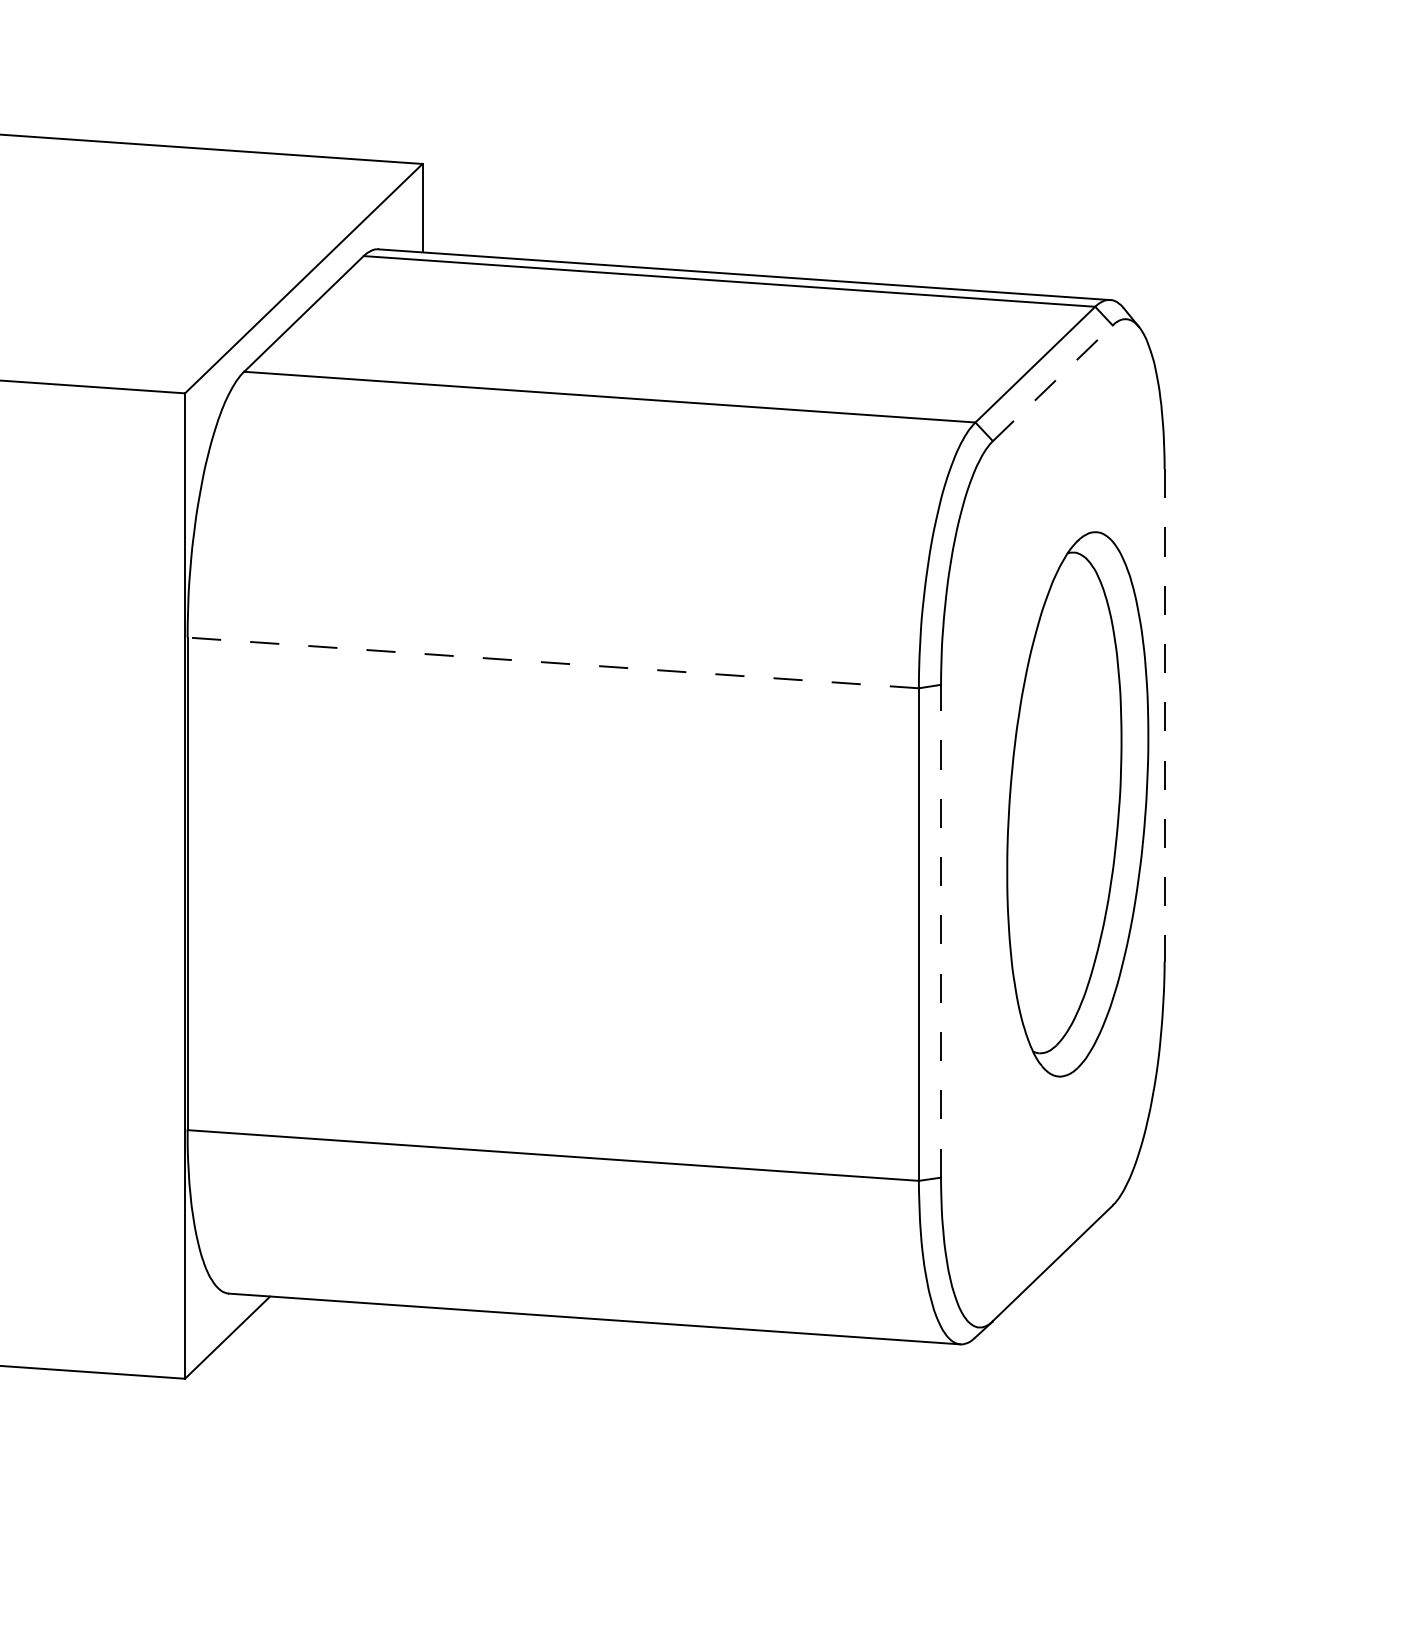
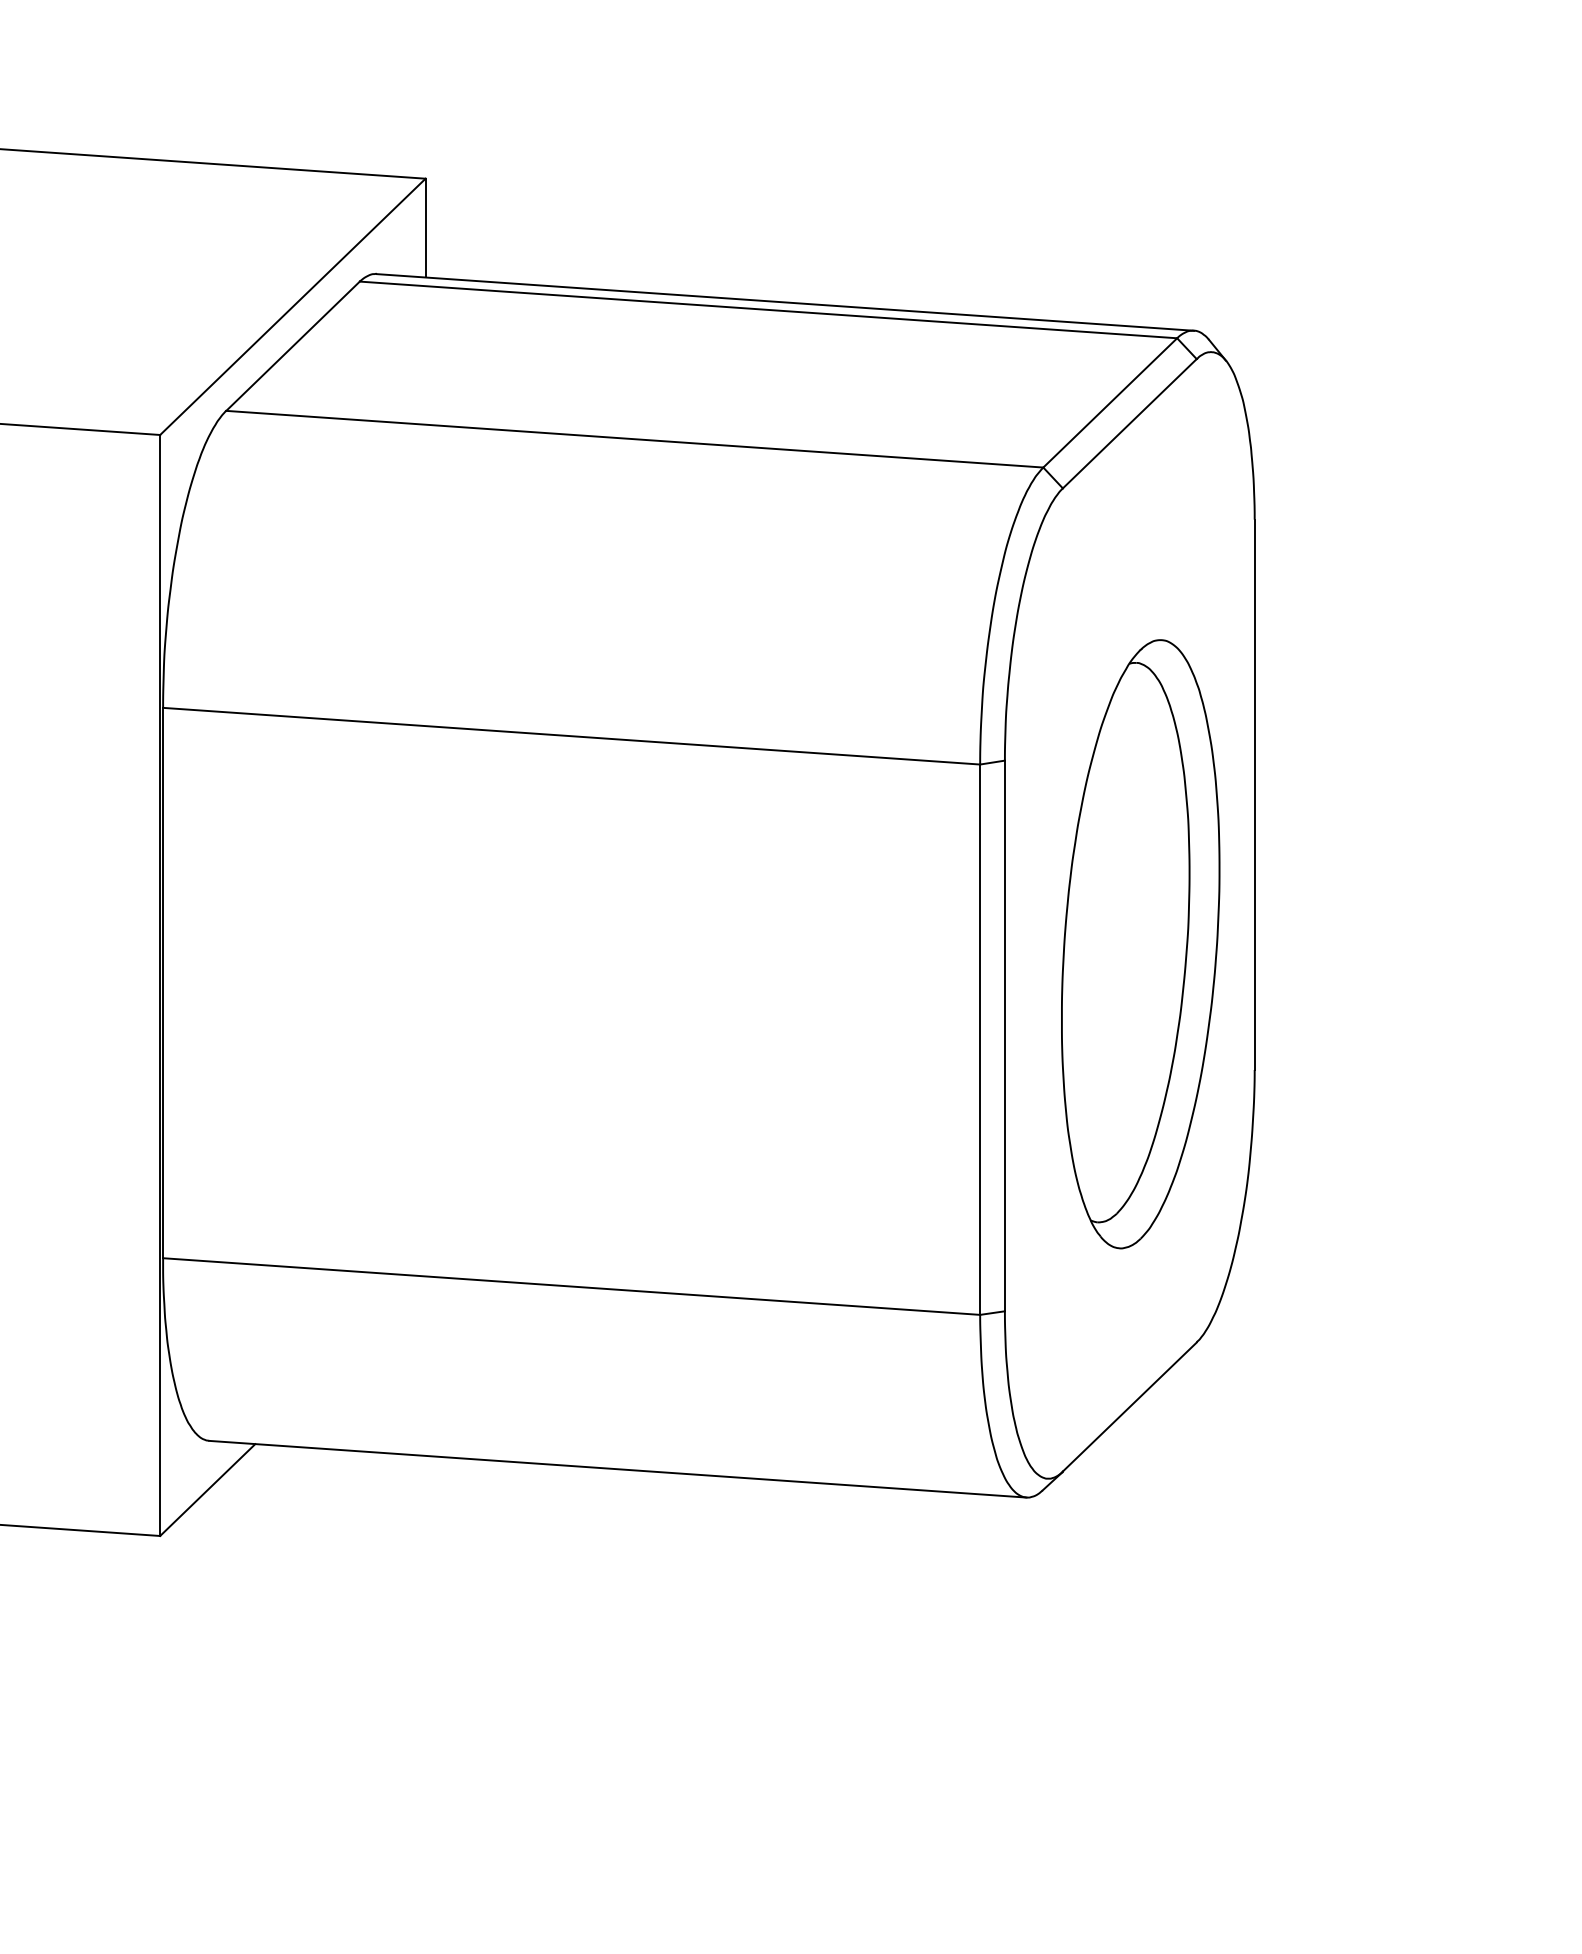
line: (1053, 383) -> (1130, 423), dashed -> solid
line: (553, 663) -> (571, 736), dashed -> solid
line: (1164, 716) -> (1254, 795), dashed -> solid
part: (1077, 804) -> (1140, 944), moved
line: (940, 930) -> (1004, 1035), dashed -> solid

